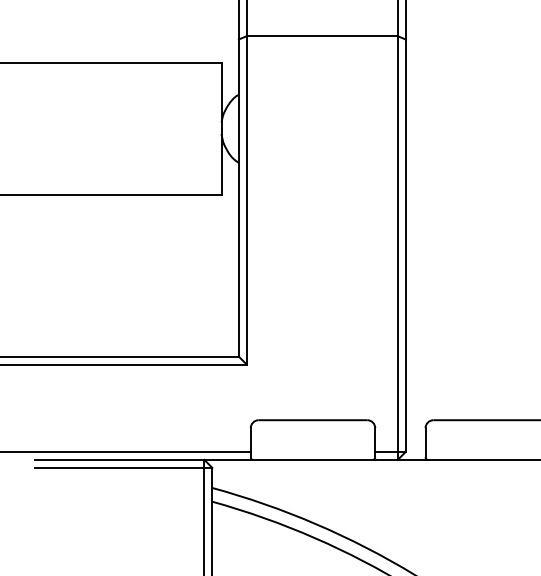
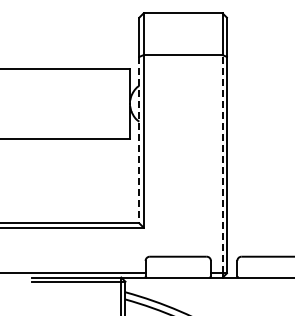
line: (239, 198) -> (139, 140), solid -> dashed
line: (397, 242) -> (222, 163), solid -> dashed

